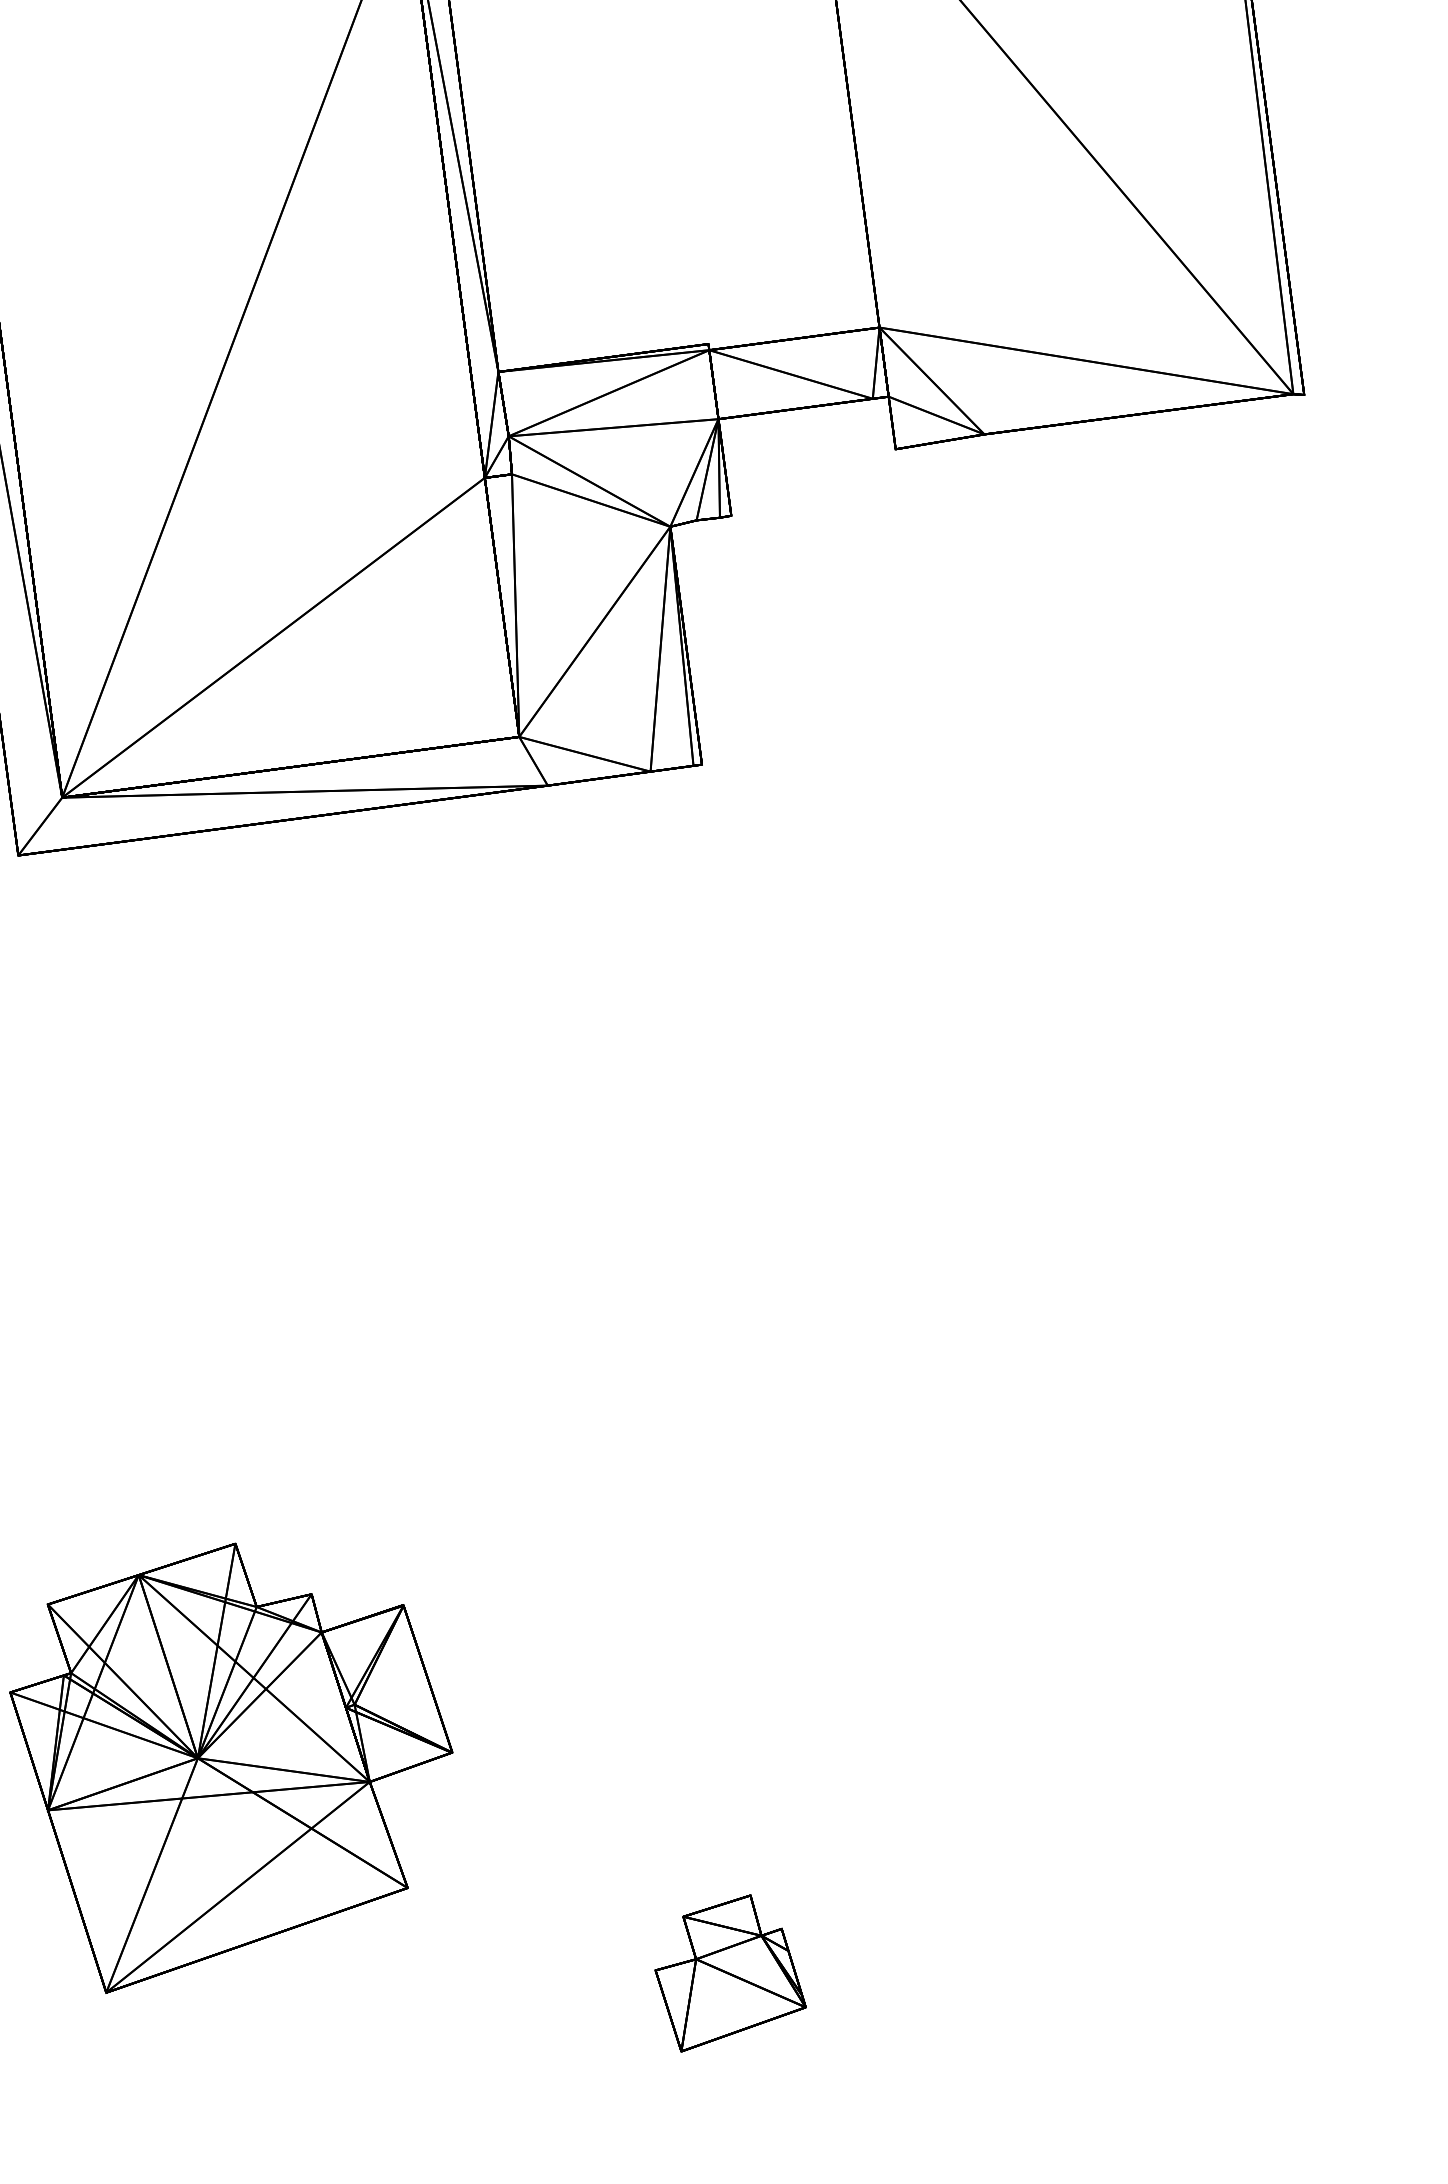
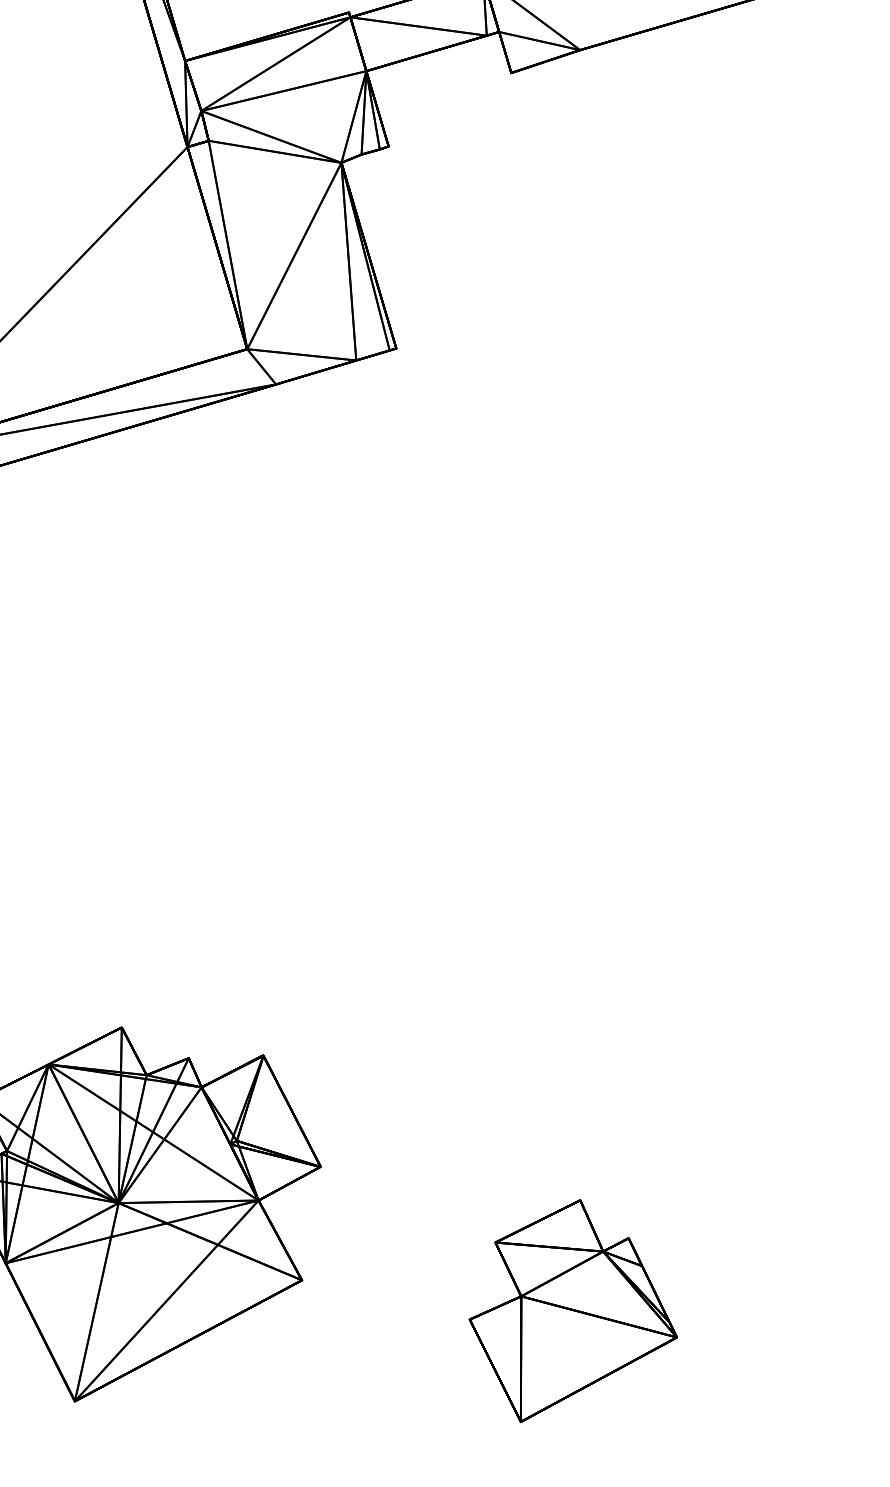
part: (730, 1973) -> (569, 1308), size x1.67

